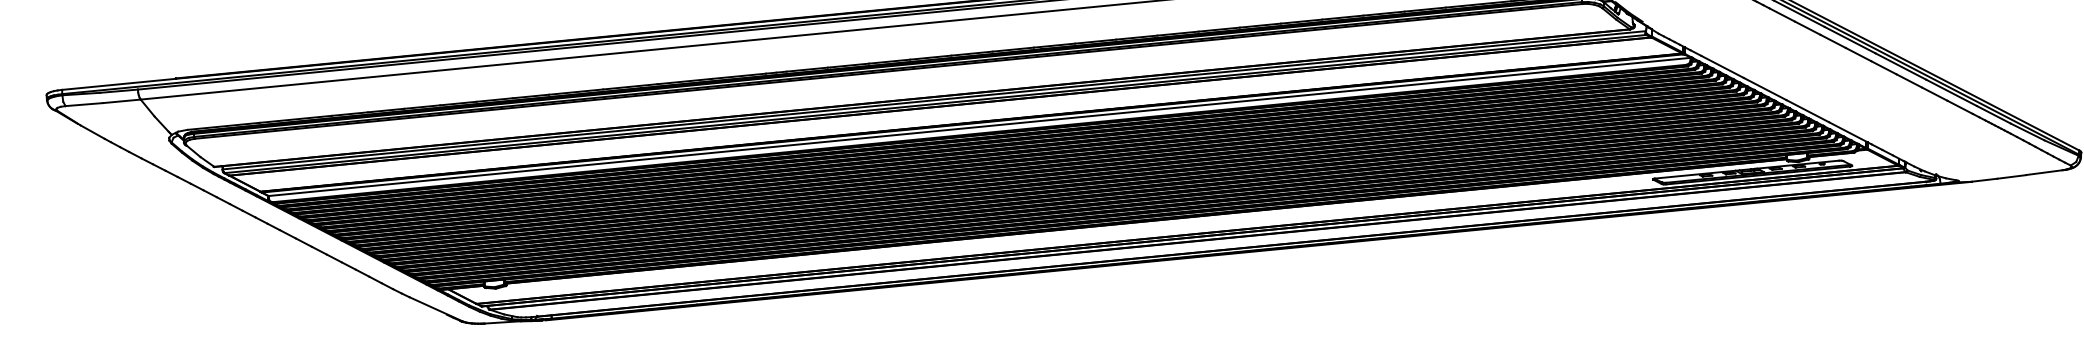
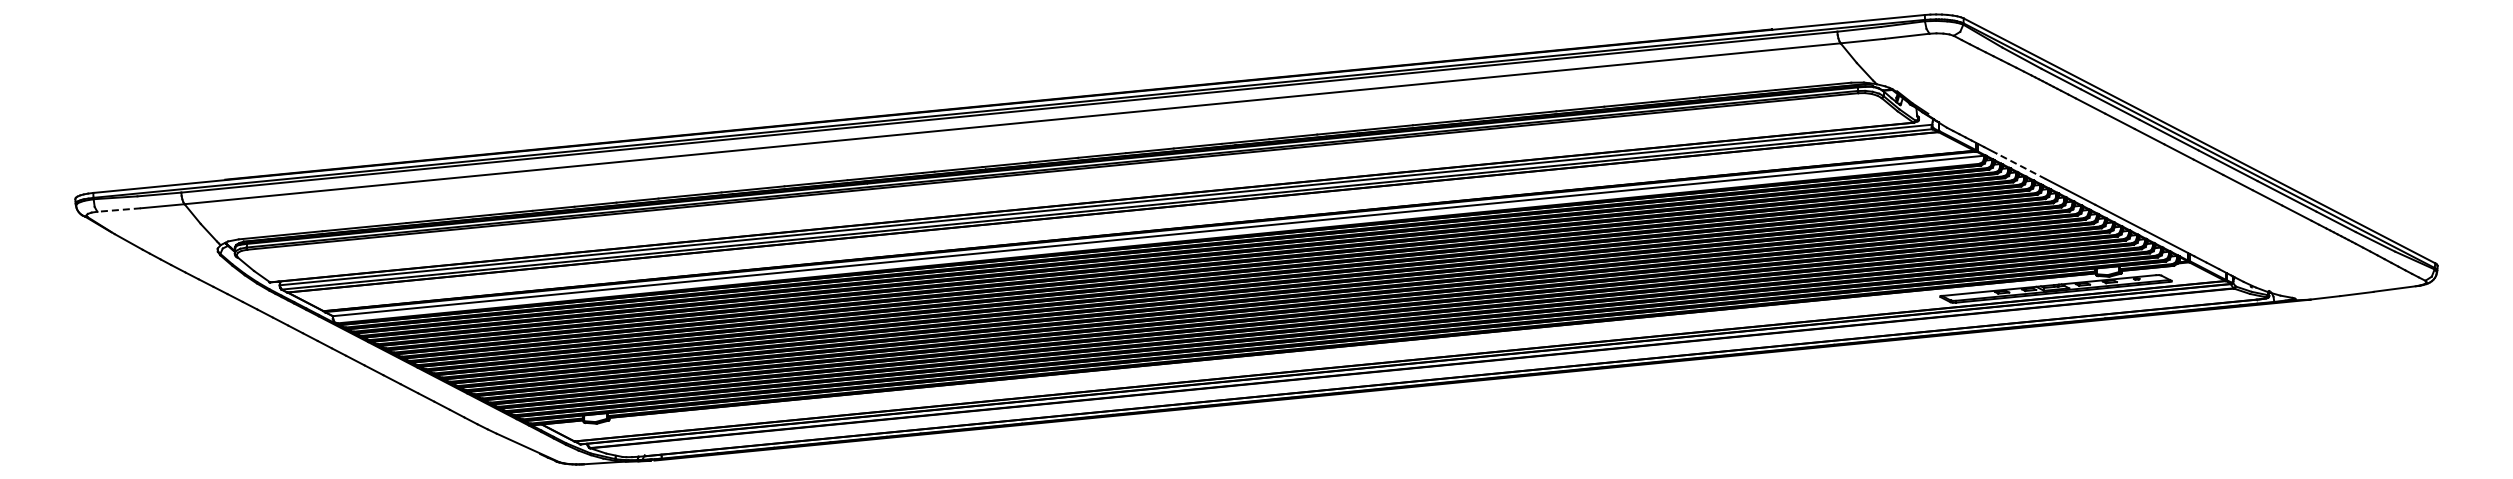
line: (1722, 67) -> (2021, 166), solid -> dashed
line: (84, 105) -> (119, 210), solid -> dashed

